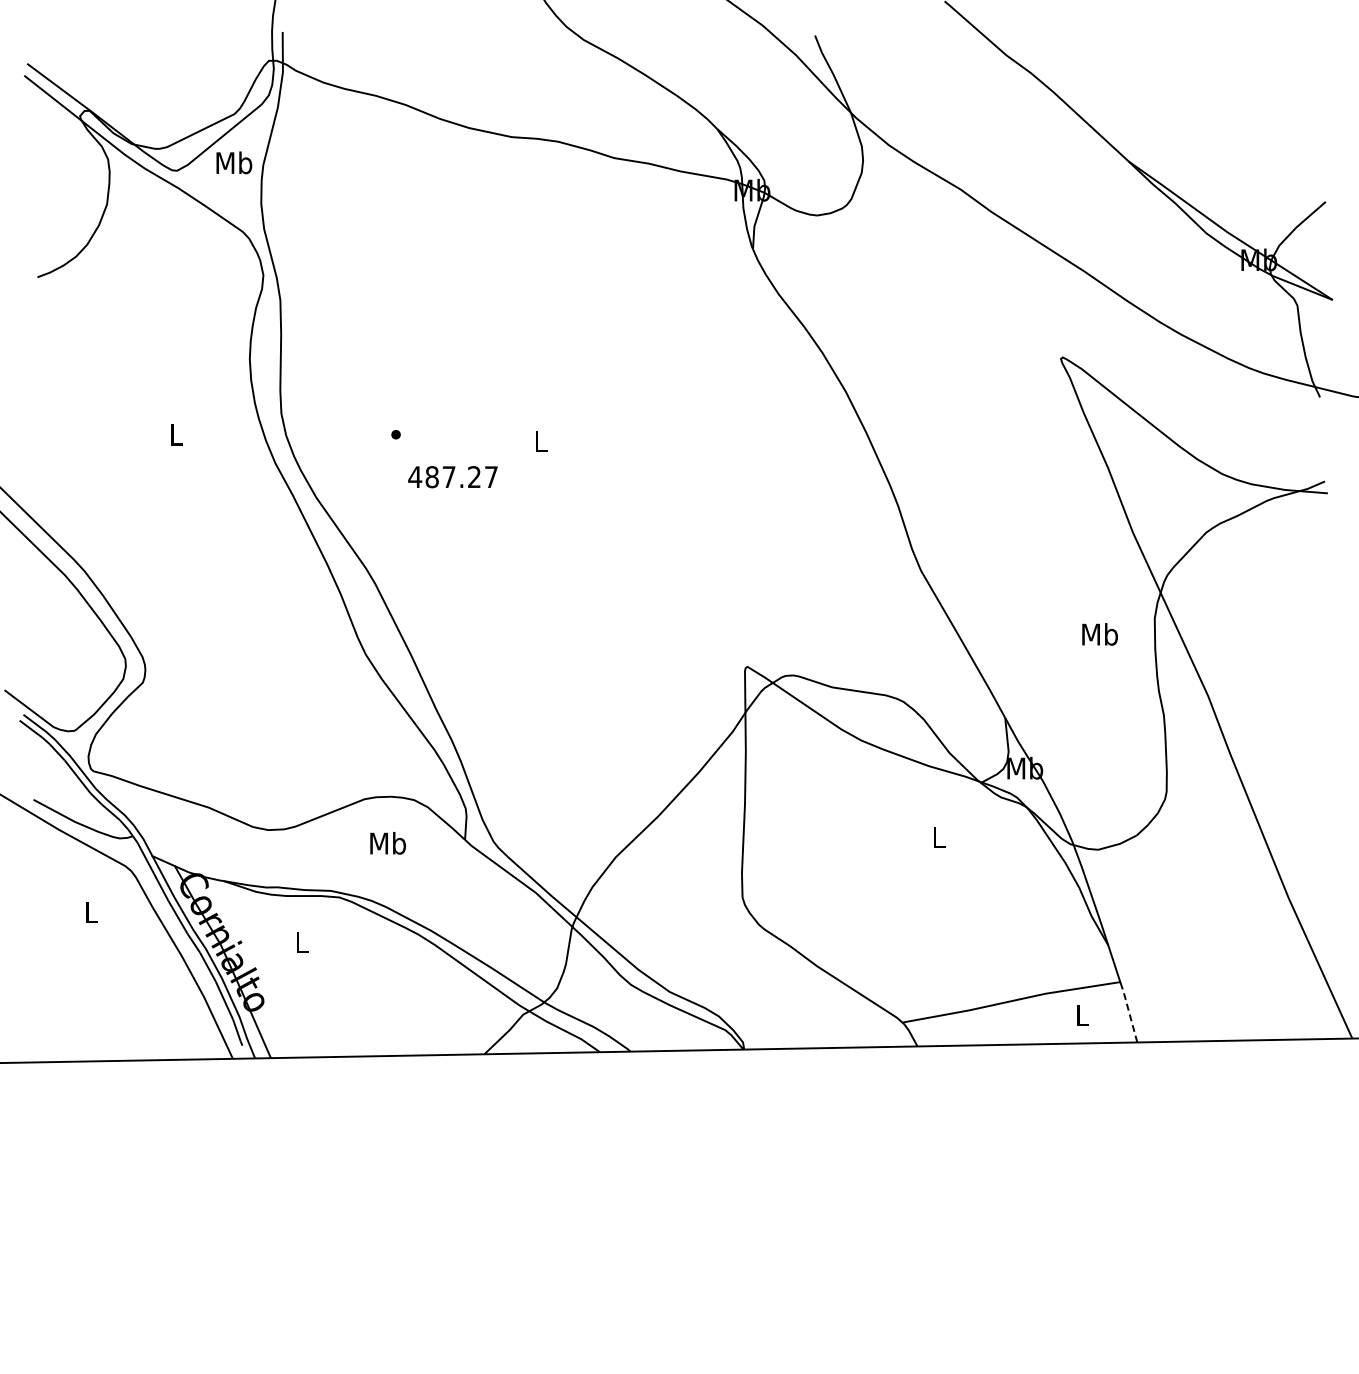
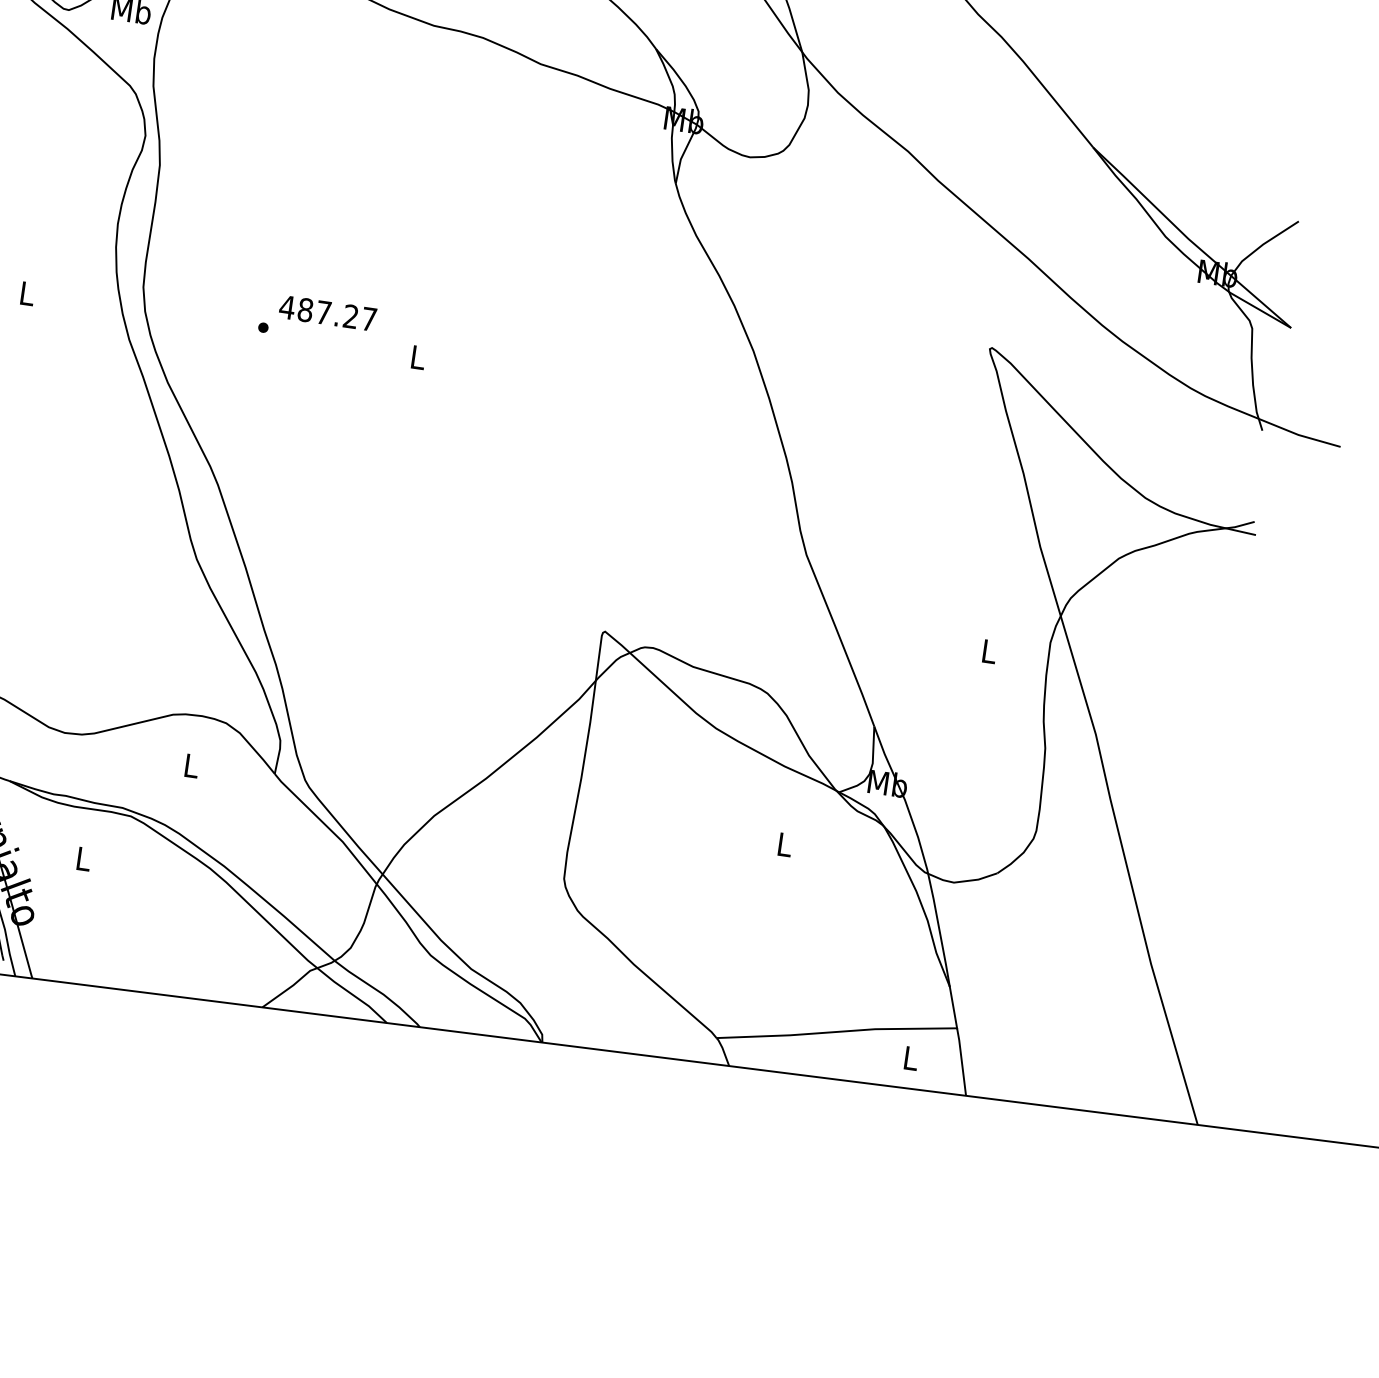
text: (452, 477) -> (327, 313), moved
text: (1099, 634) -> (988, 651), Mb -> L
text: (387, 843) -> (190, 765), Mb -> L
line: (1128, 1010) -> (961, 1060), dashed -> solid

